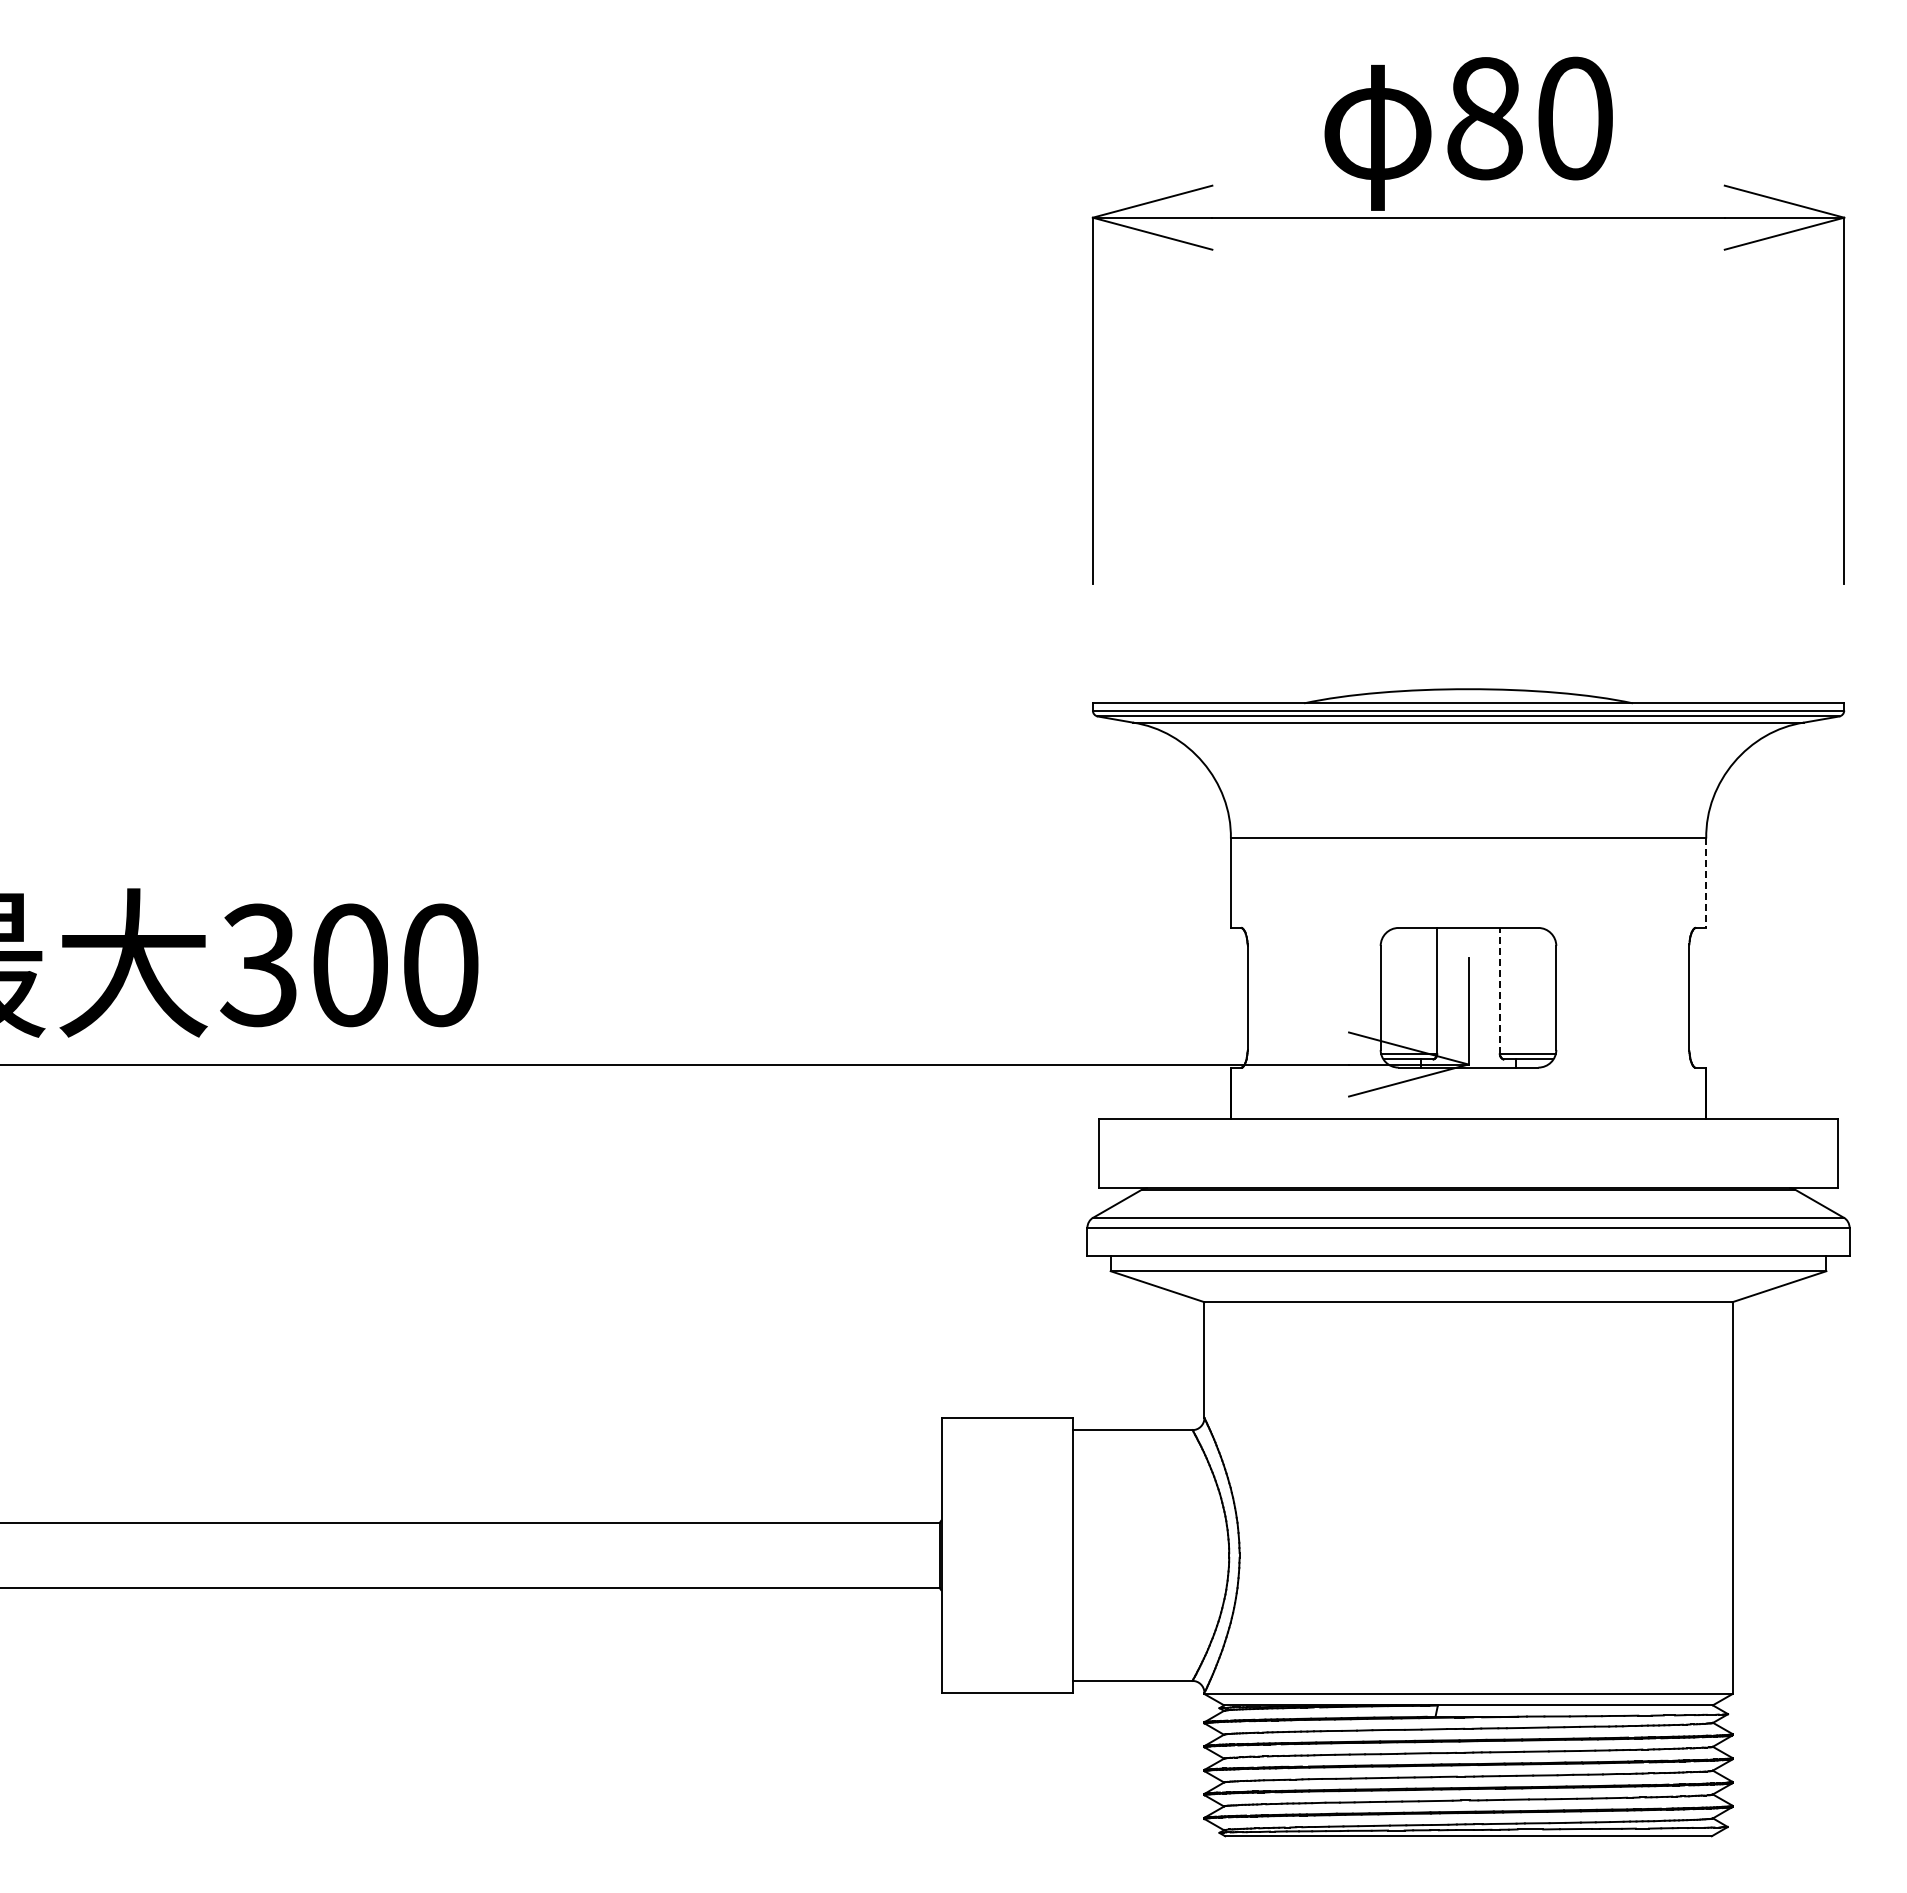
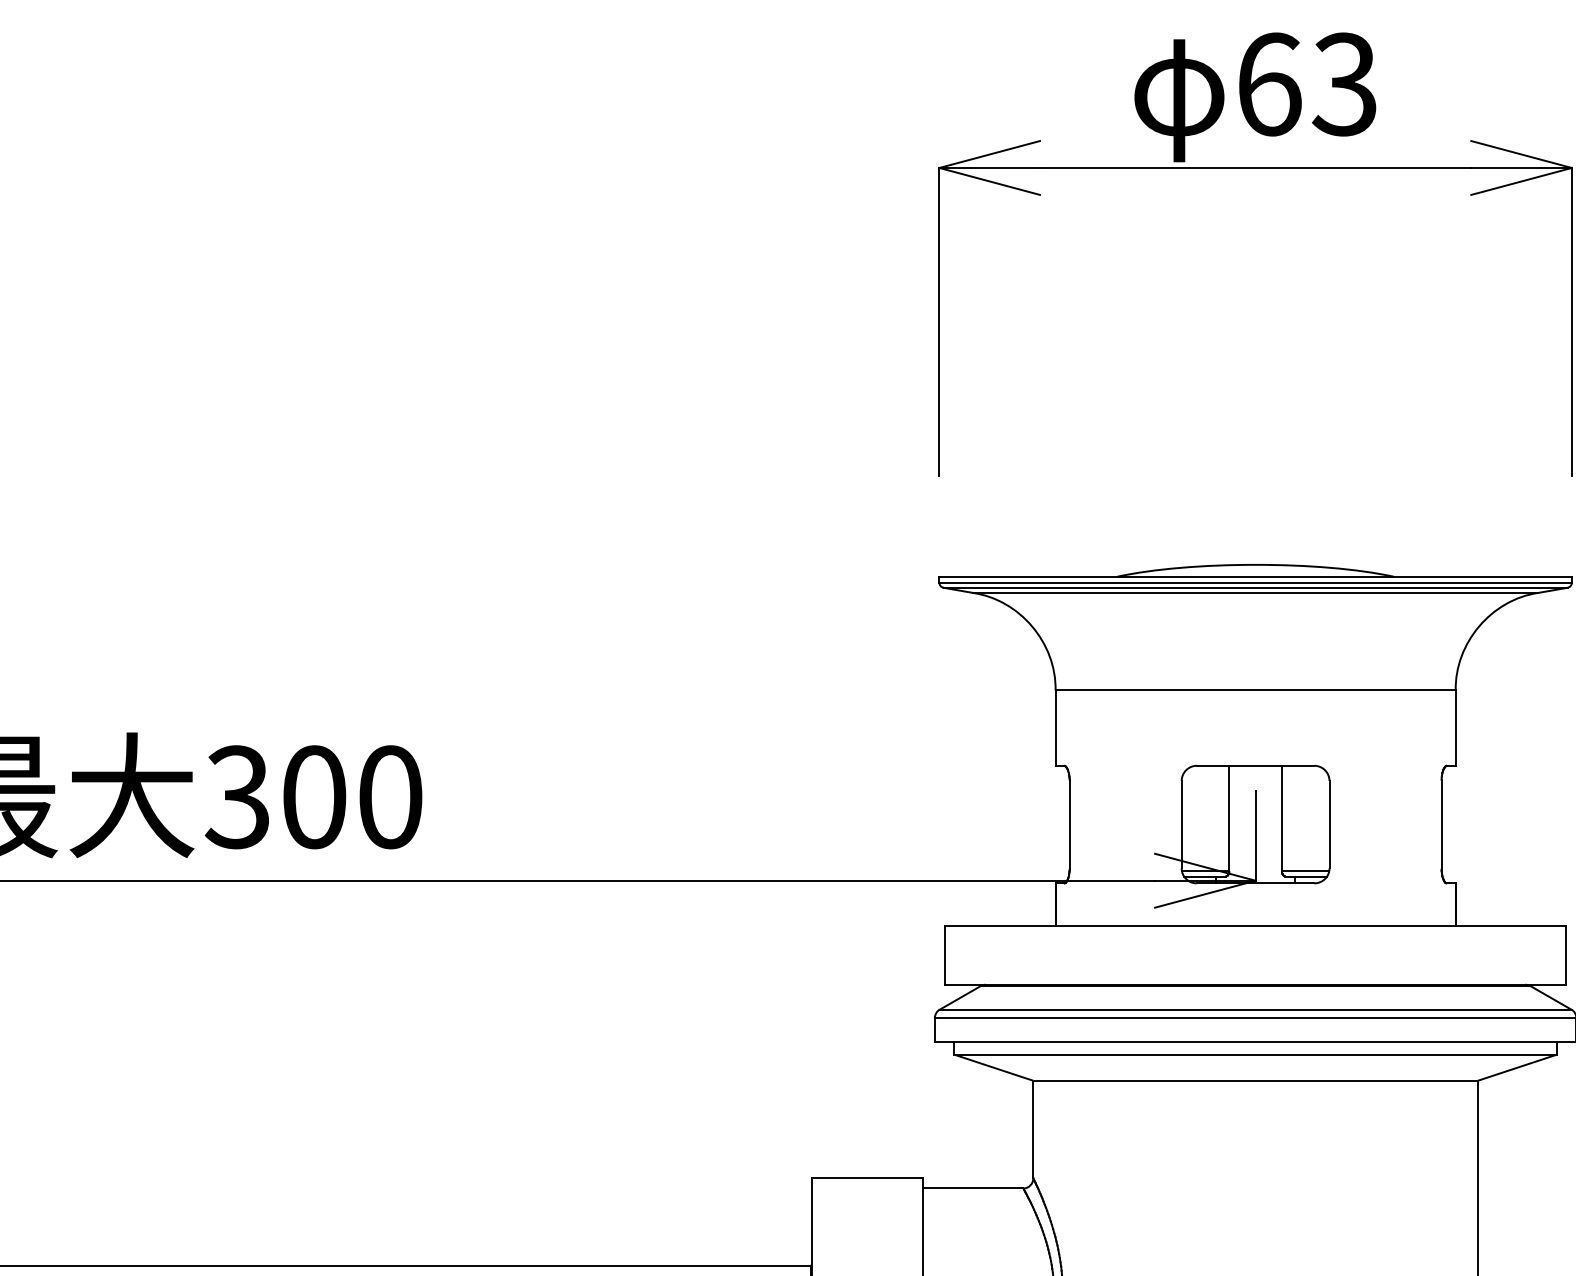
text: (1529, 118) -> (1306, 84), 80 -> 63
line: (1706, 883) -> (1455, 728), dashed -> solid
line: (1499, 990) -> (1281, 818), dashed -> solid

